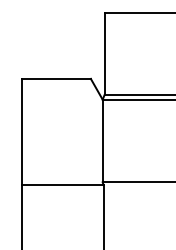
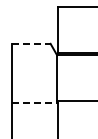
line: (56, 78) -> (31, 43), solid -> dashed
line: (61, 186) -> (34, 103), solid -> dashed

